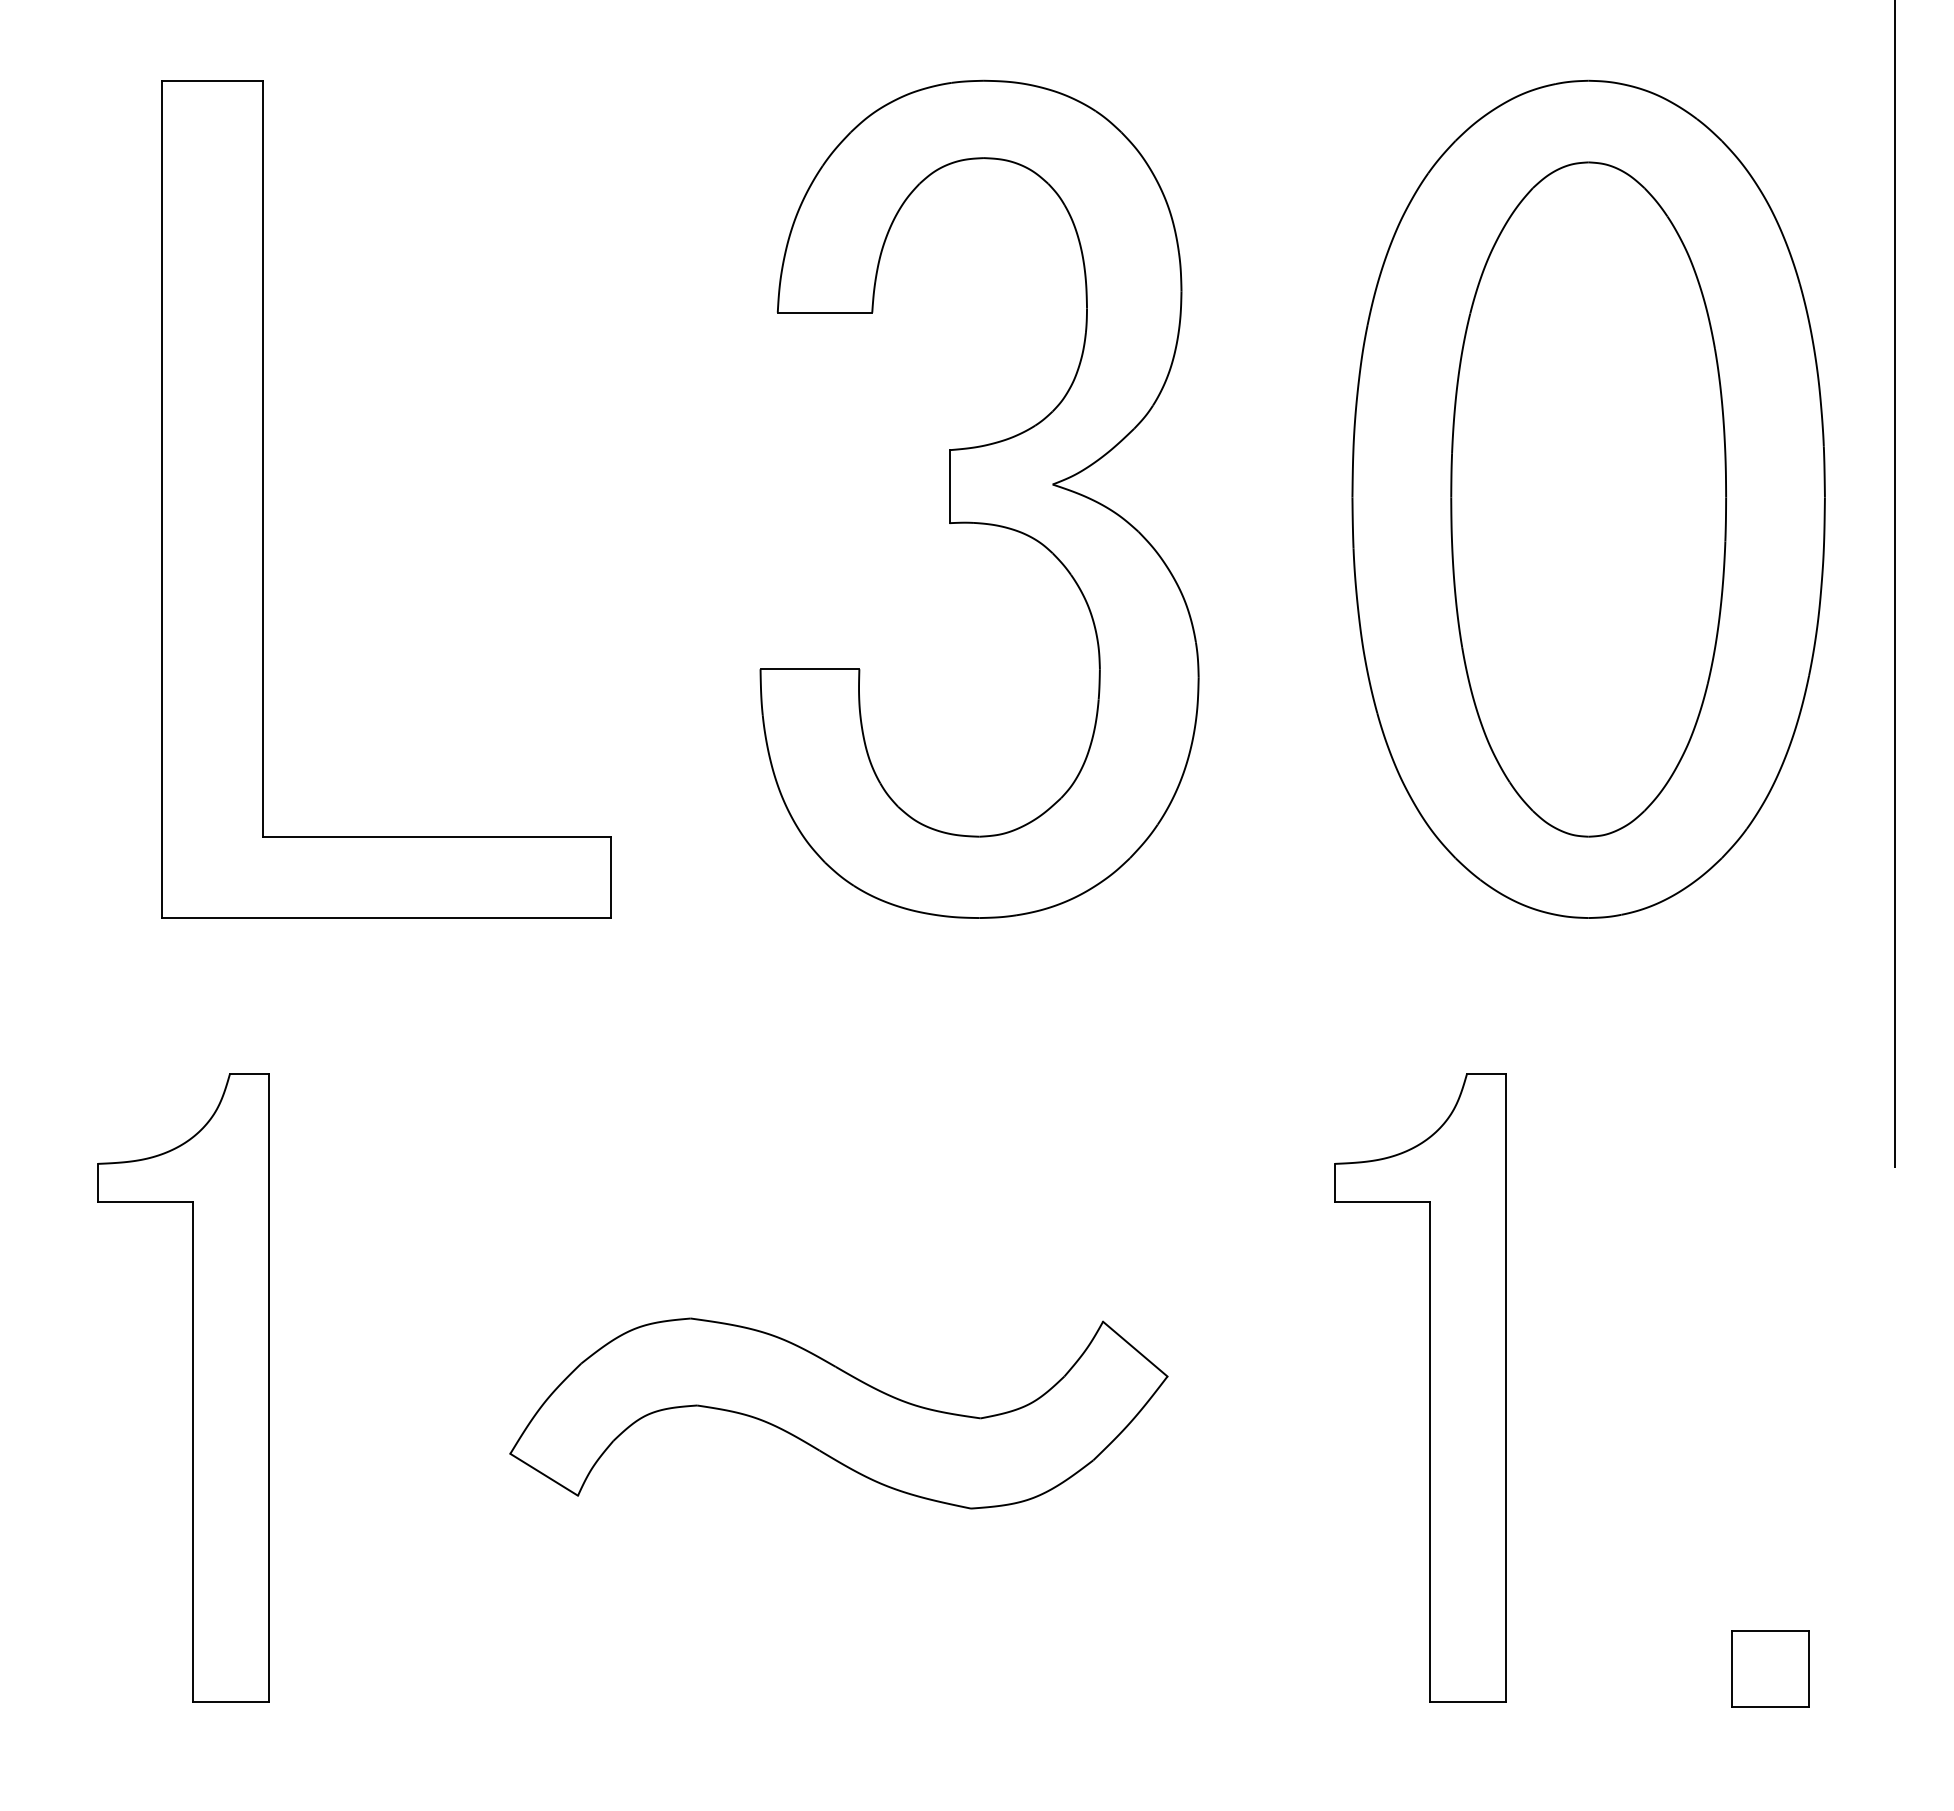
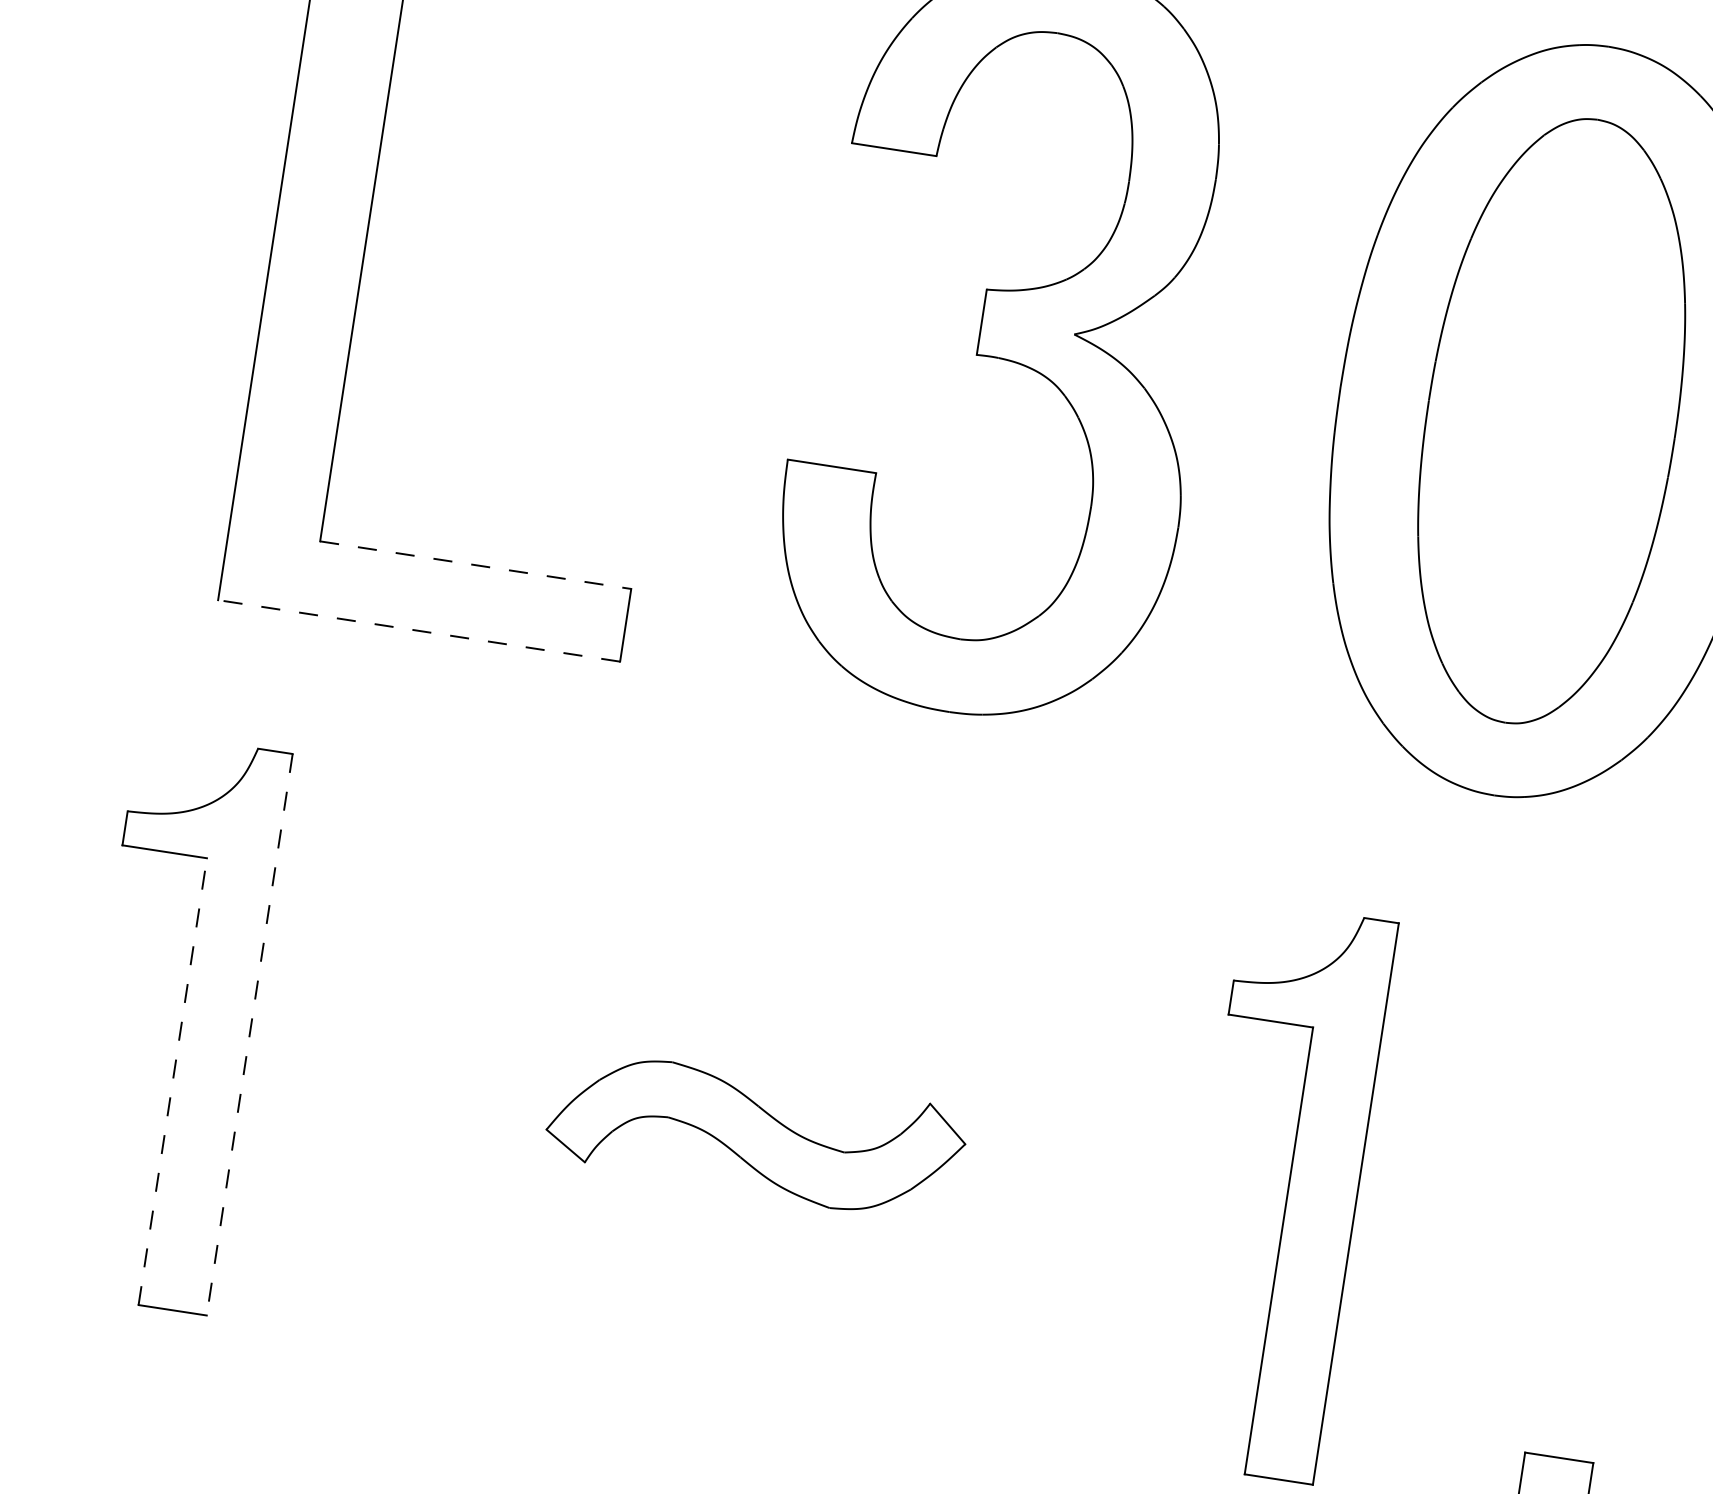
line: (437, 836) -> (476, 565), solid -> dashed
line: (386, 918) -> (419, 631), solid -> dashed
line: (268, 1387) -> (249, 1034), solid -> dashed
part: (838, 1413) -> (755, 1135), size x0.7
line: (192, 1451) -> (172, 1081), solid -> dashed

